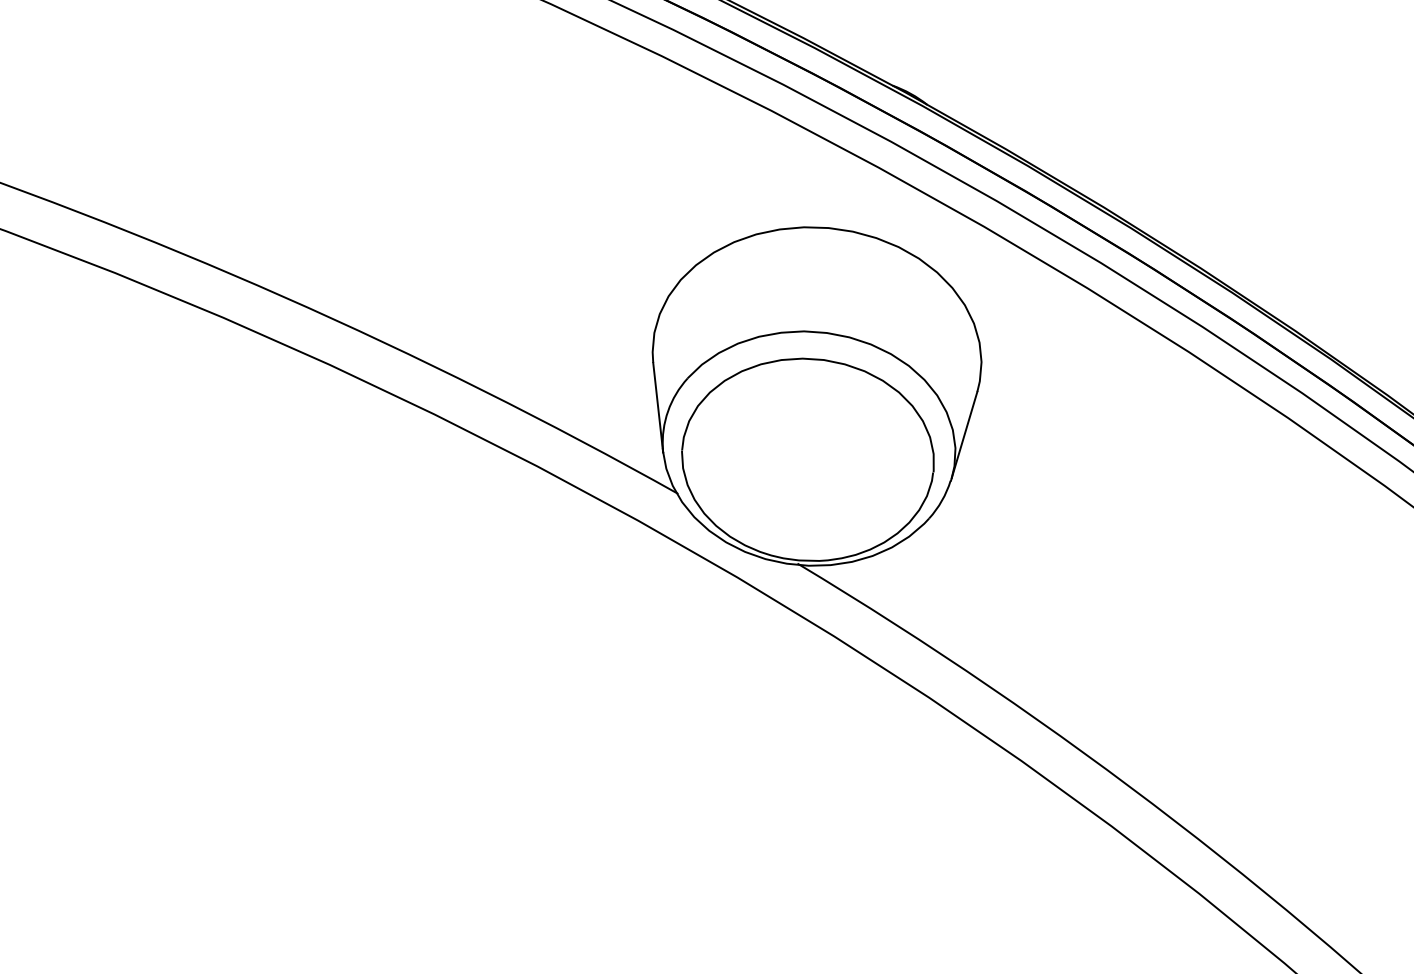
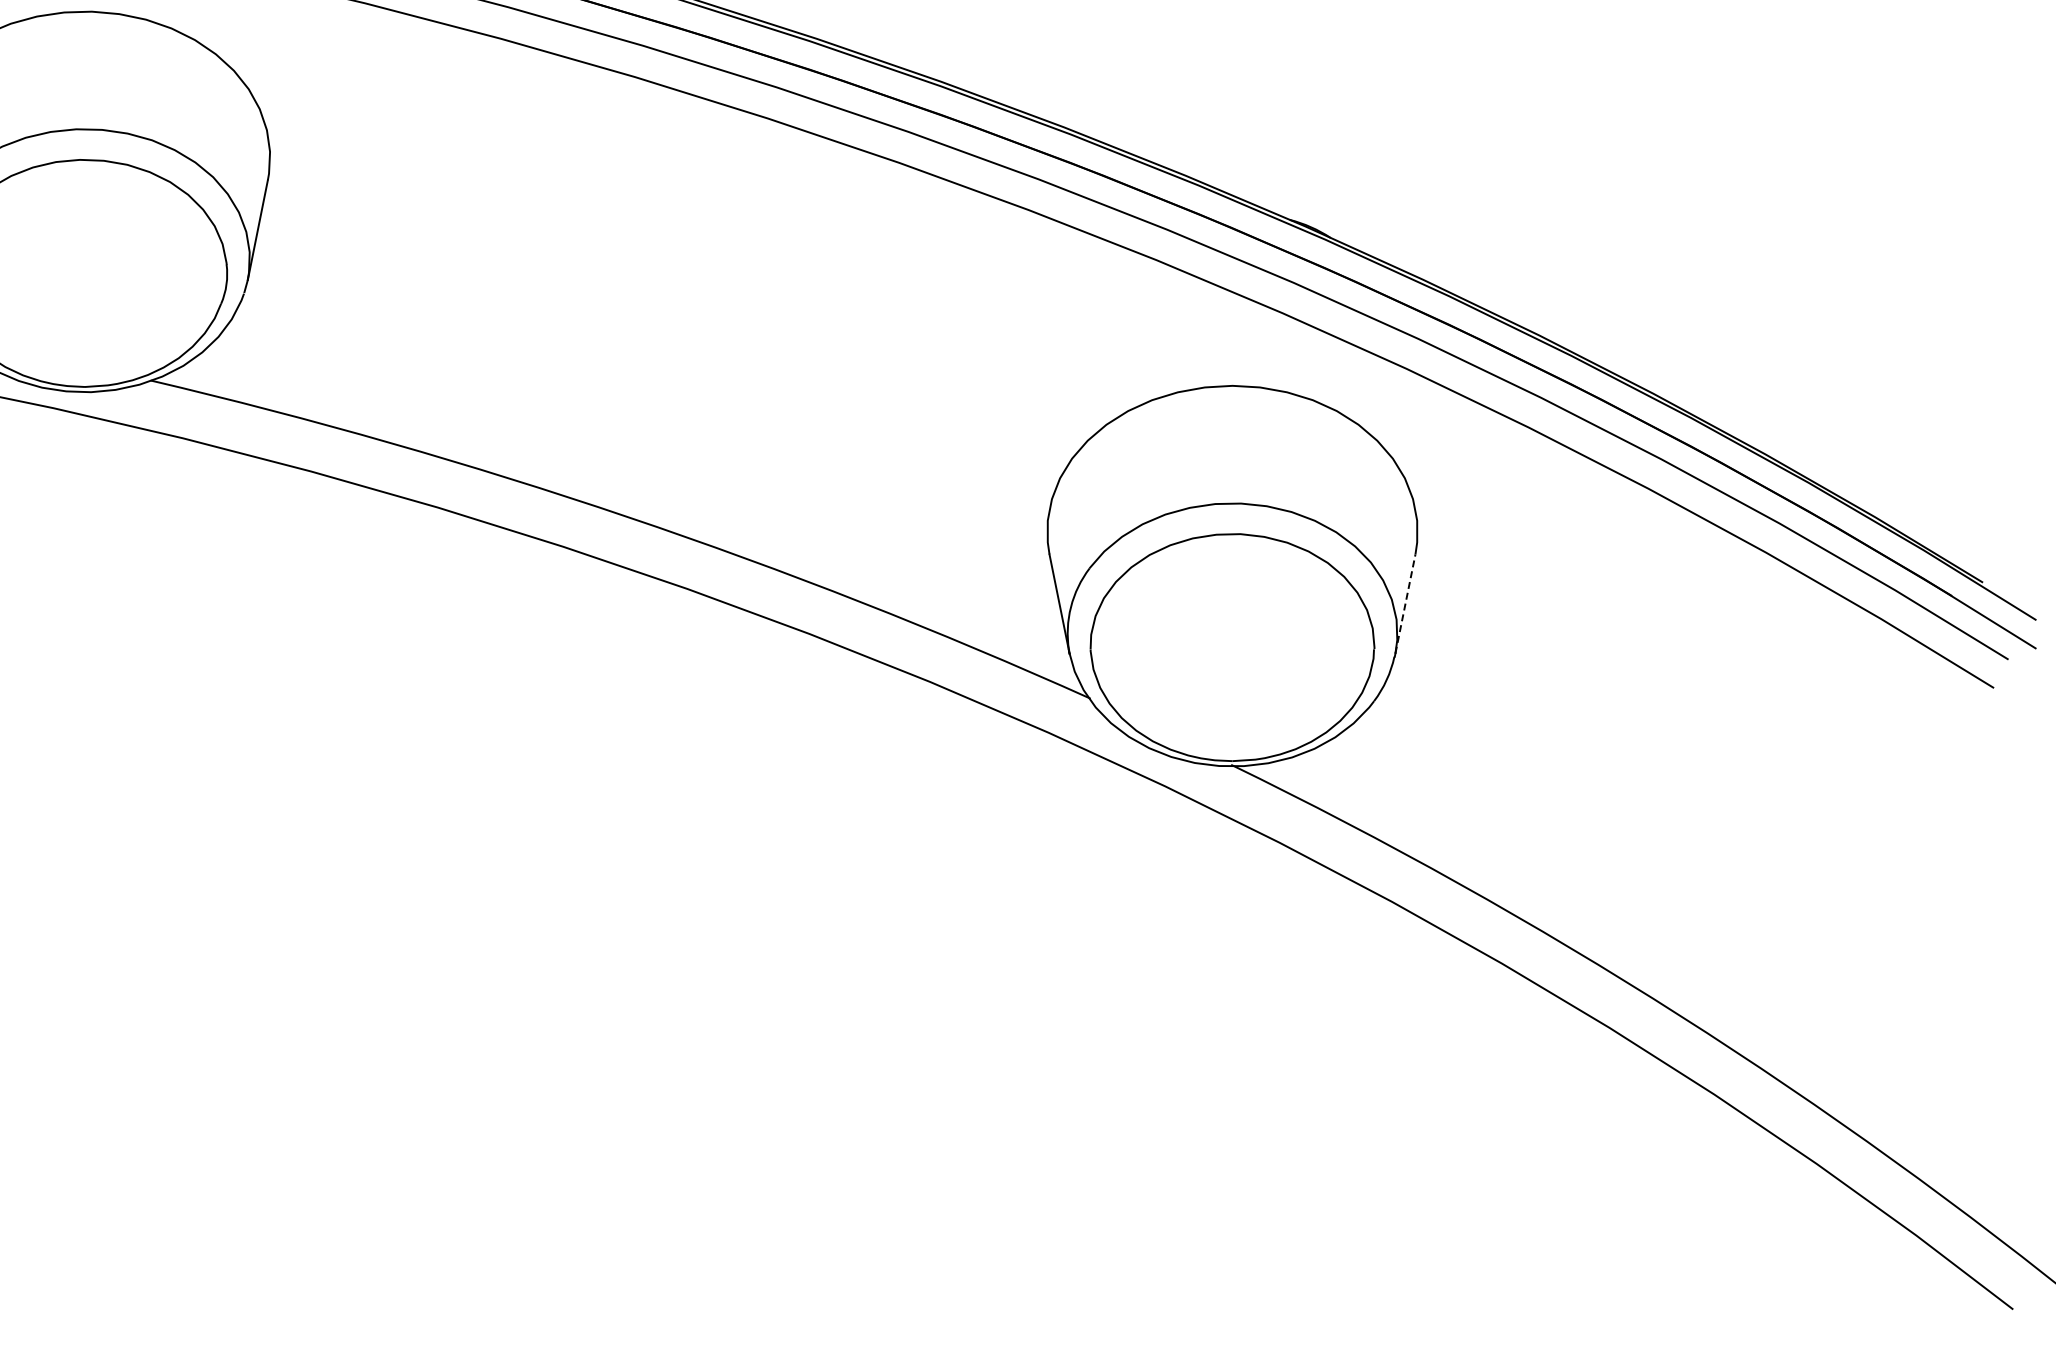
line: (964, 435) -> (1405, 604), solid -> dashed

